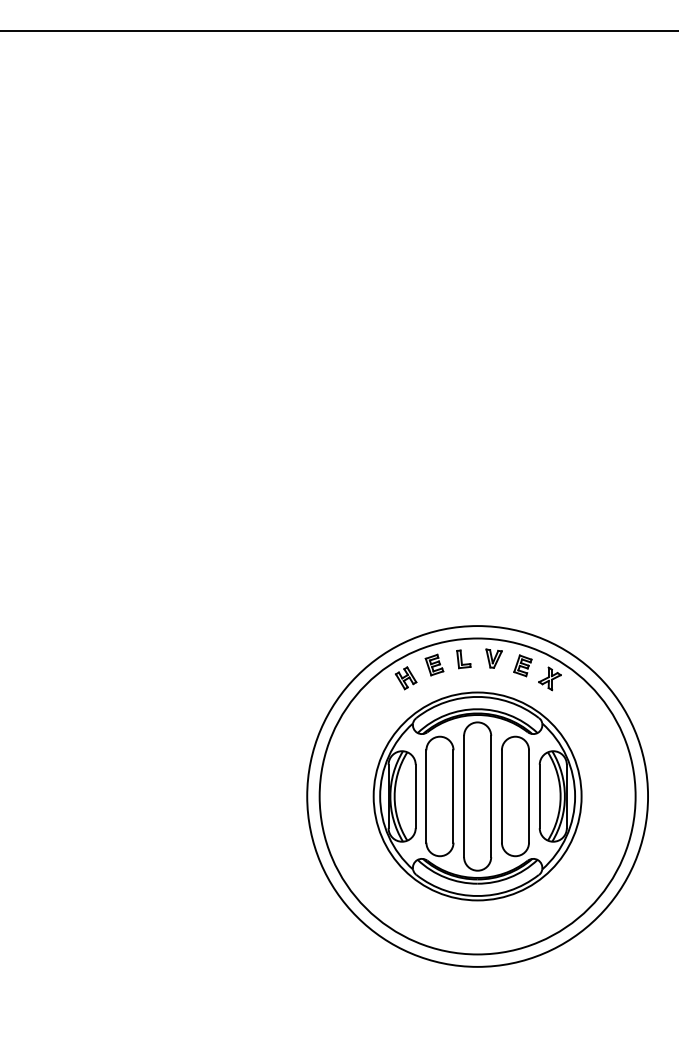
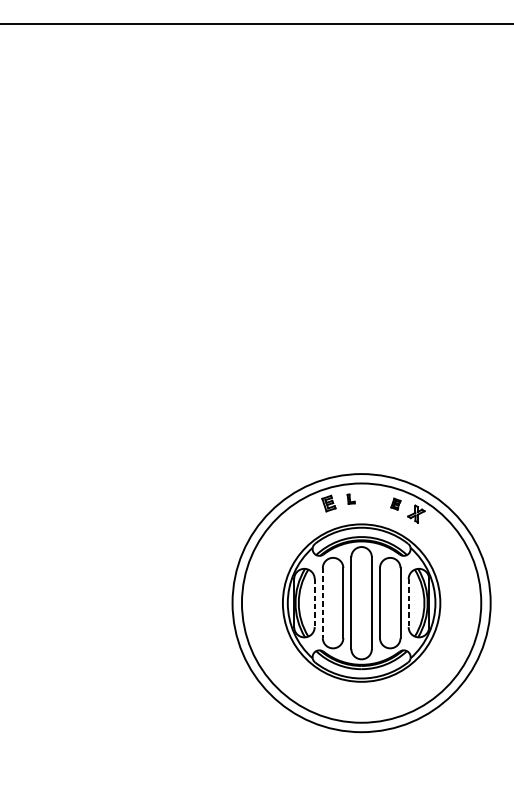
part: (493, 658) -> (373, 498), removed
part: (463, 659) -> (350, 499), size x0.7
part: (522, 665) -> (395, 503), size x0.7
part: (405, 678) -> (306, 513), removed
line: (415, 796) -> (314, 603), solid -> dashed
line: (426, 796) -> (322, 603), solid -> dashed
line: (539, 796) -> (408, 603), solid -> dashed

